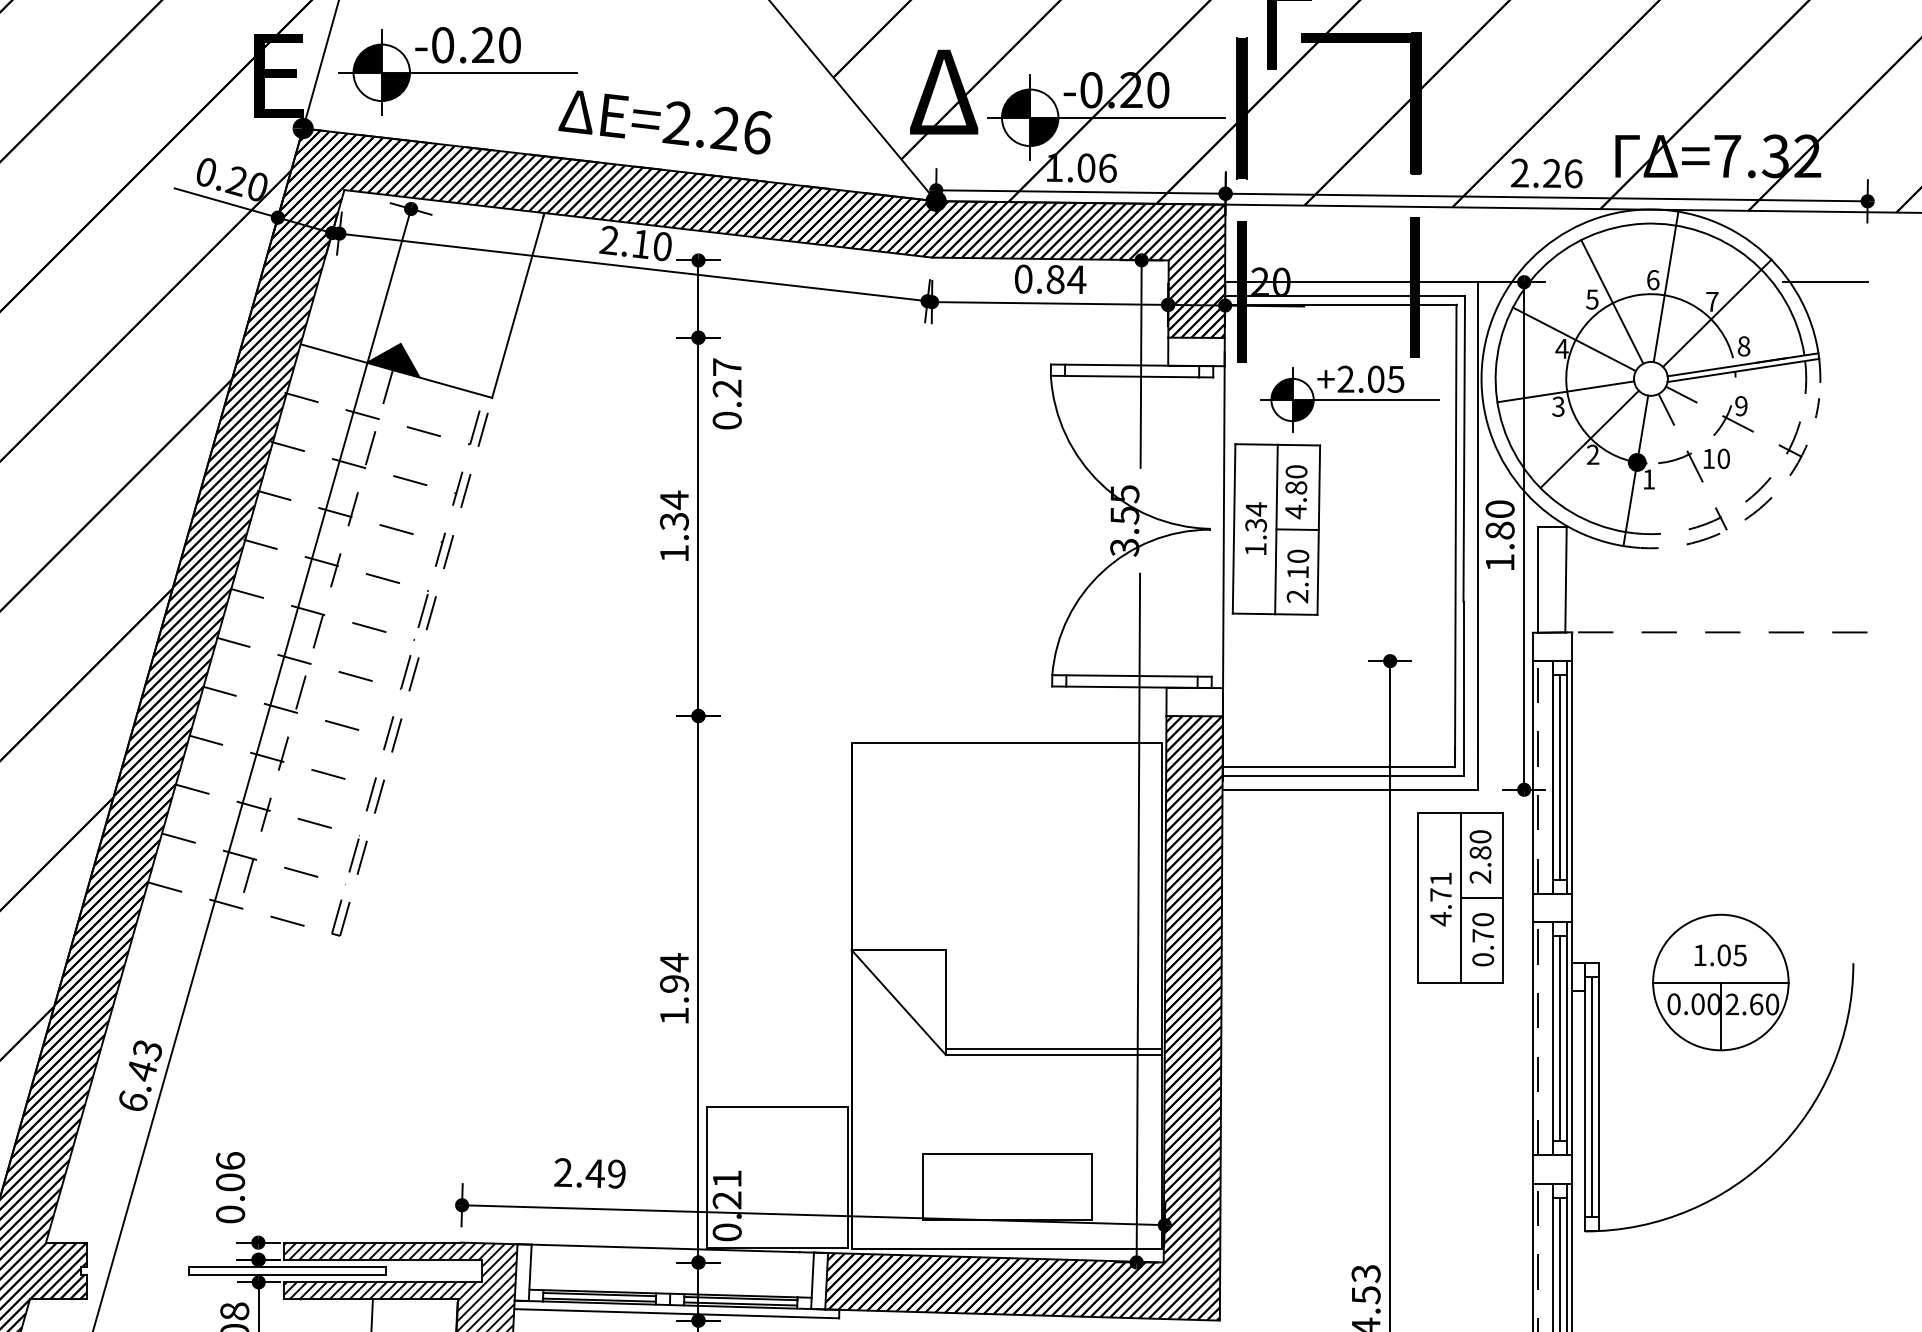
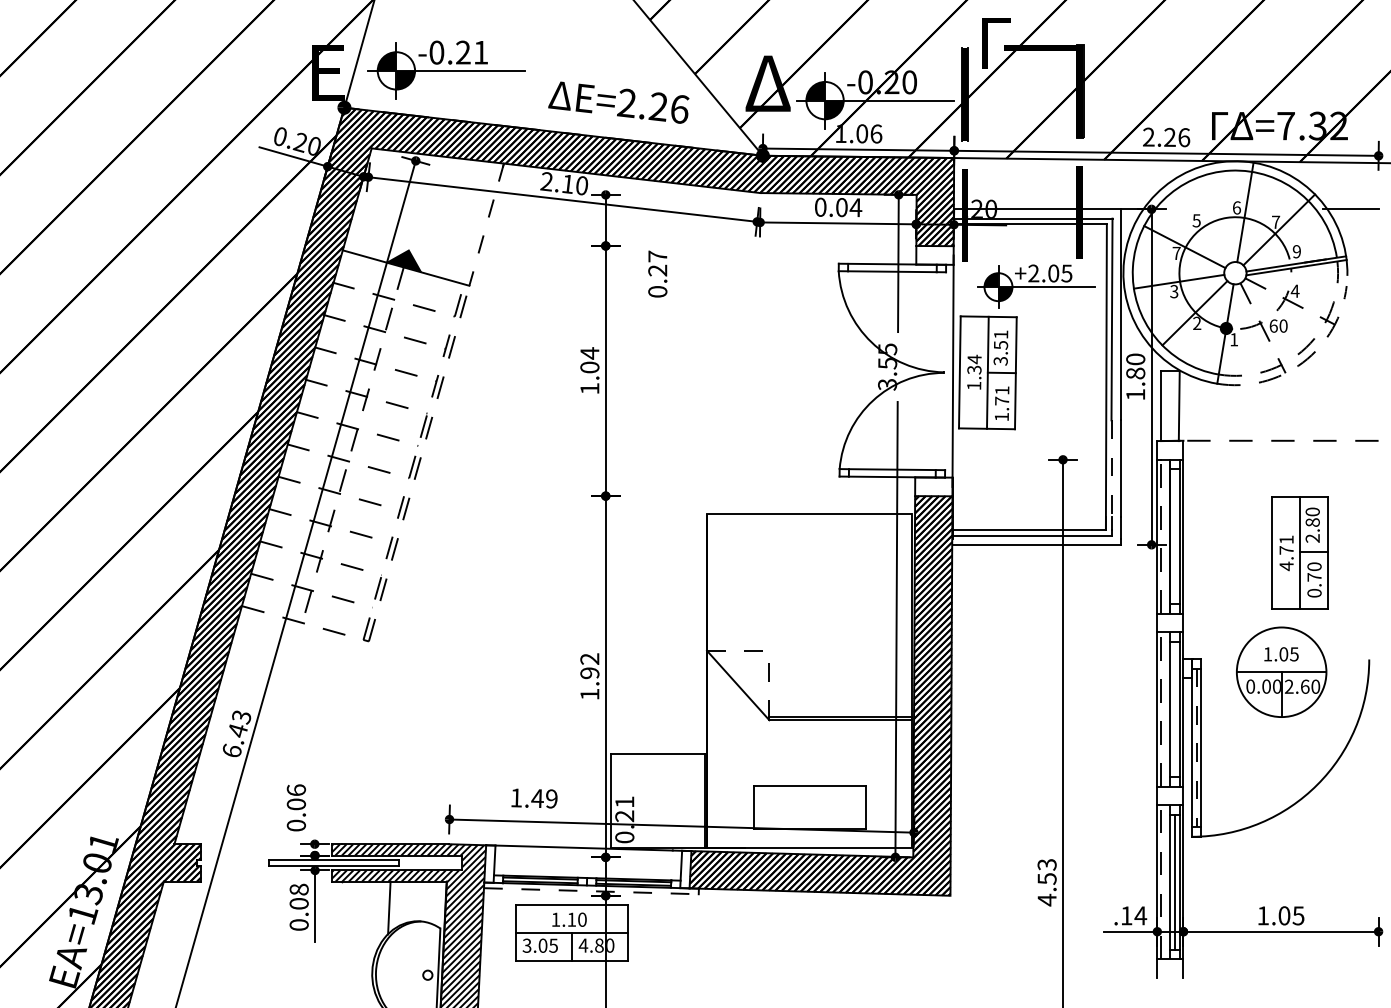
text: (510, 44) -> (481, 52), -0.20 -> -0.21
text: (664, 122) -> (618, 102), moved
text: (1055, 279) -> (841, 207), 0.84 -> 0.04
line: (1611, 302) -> (1209, 222), removed
line: (518, 306) -> (486, 225), solid -> dashed
text: (1743, 346) -> (1296, 251), 8 -> 9
text: (1561, 347) -> (1176, 252), 4 -> 7
text: (726, 392) -> (657, 273), moved
text: (1740, 405) -> (1294, 290), 9 -> 4
text: (1708, 457) -> (1273, 325), 10 -> 60
text: (1295, 492) -> (1000, 348), 4.80 -> 3.51
text: (673, 521) -> (589, 367), 1.34 -> 1.04
text: (1297, 575) -> (1001, 403), 2.10 -> 1.71
line: (1463, 675) -> (1111, 469), solid -> dashed
line: (1560, 777) -> (1175, 536), removed
part: (1460, 898) -> (1299, 552), moved
line: (946, 954) -> (769, 653), solid -> dashed
text: (673, 961) -> (589, 658), 1.94 -> 1.92
line: (1560, 1038) -> (1175, 709), removed
line: (1592, 1097) -> (1196, 748), solid -> dashed
text: (563, 1171) -> (516, 797), 2.49 -> 1.49
line: (676, 1314) -> (591, 891), solid -> dashed

